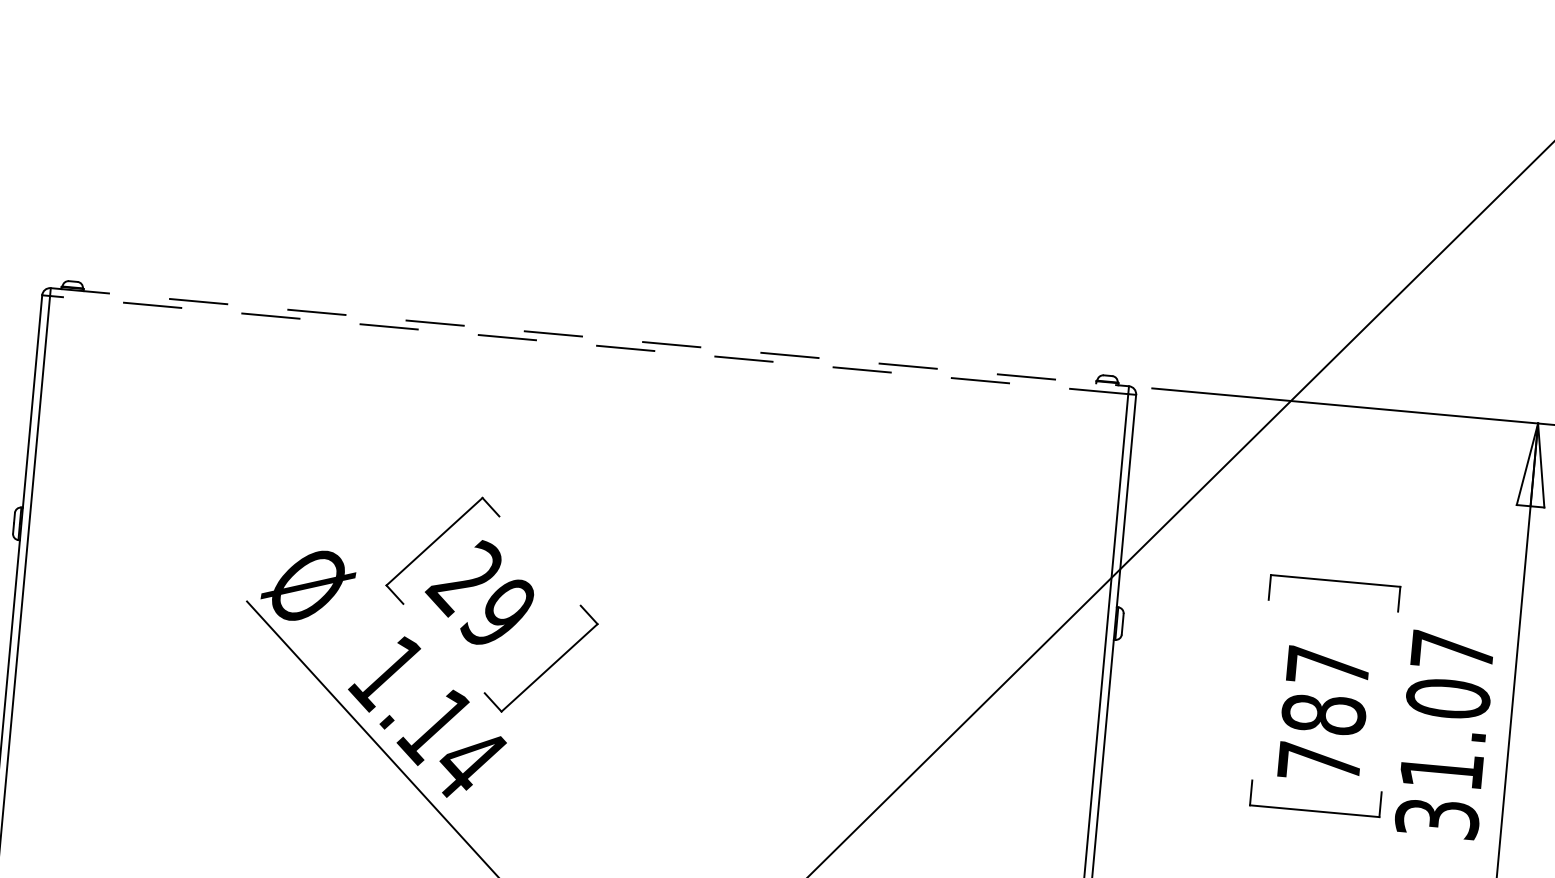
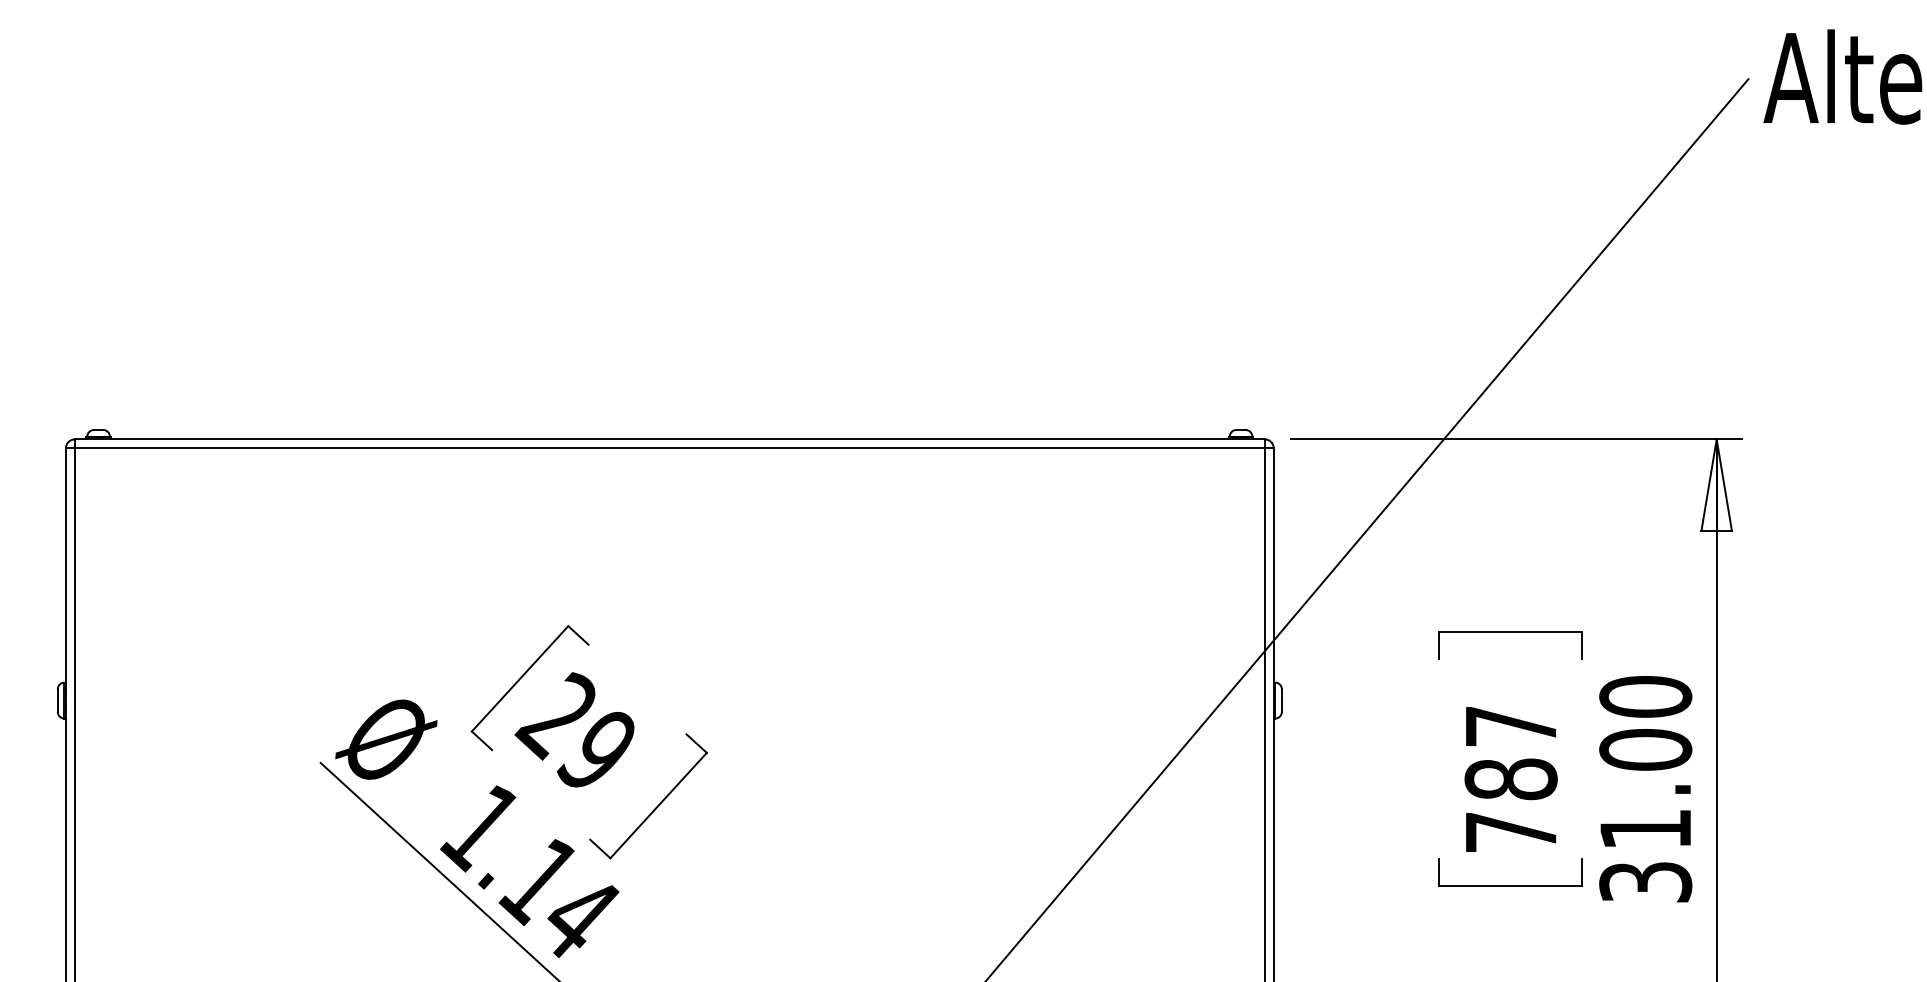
line: (590, 337) -> (670, 439), dashed -> solid
line: (588, 345) -> (669, 448), dashed -> solid
text: (1452, 650) -> (1645, 696), 31.07 -> 31.00

